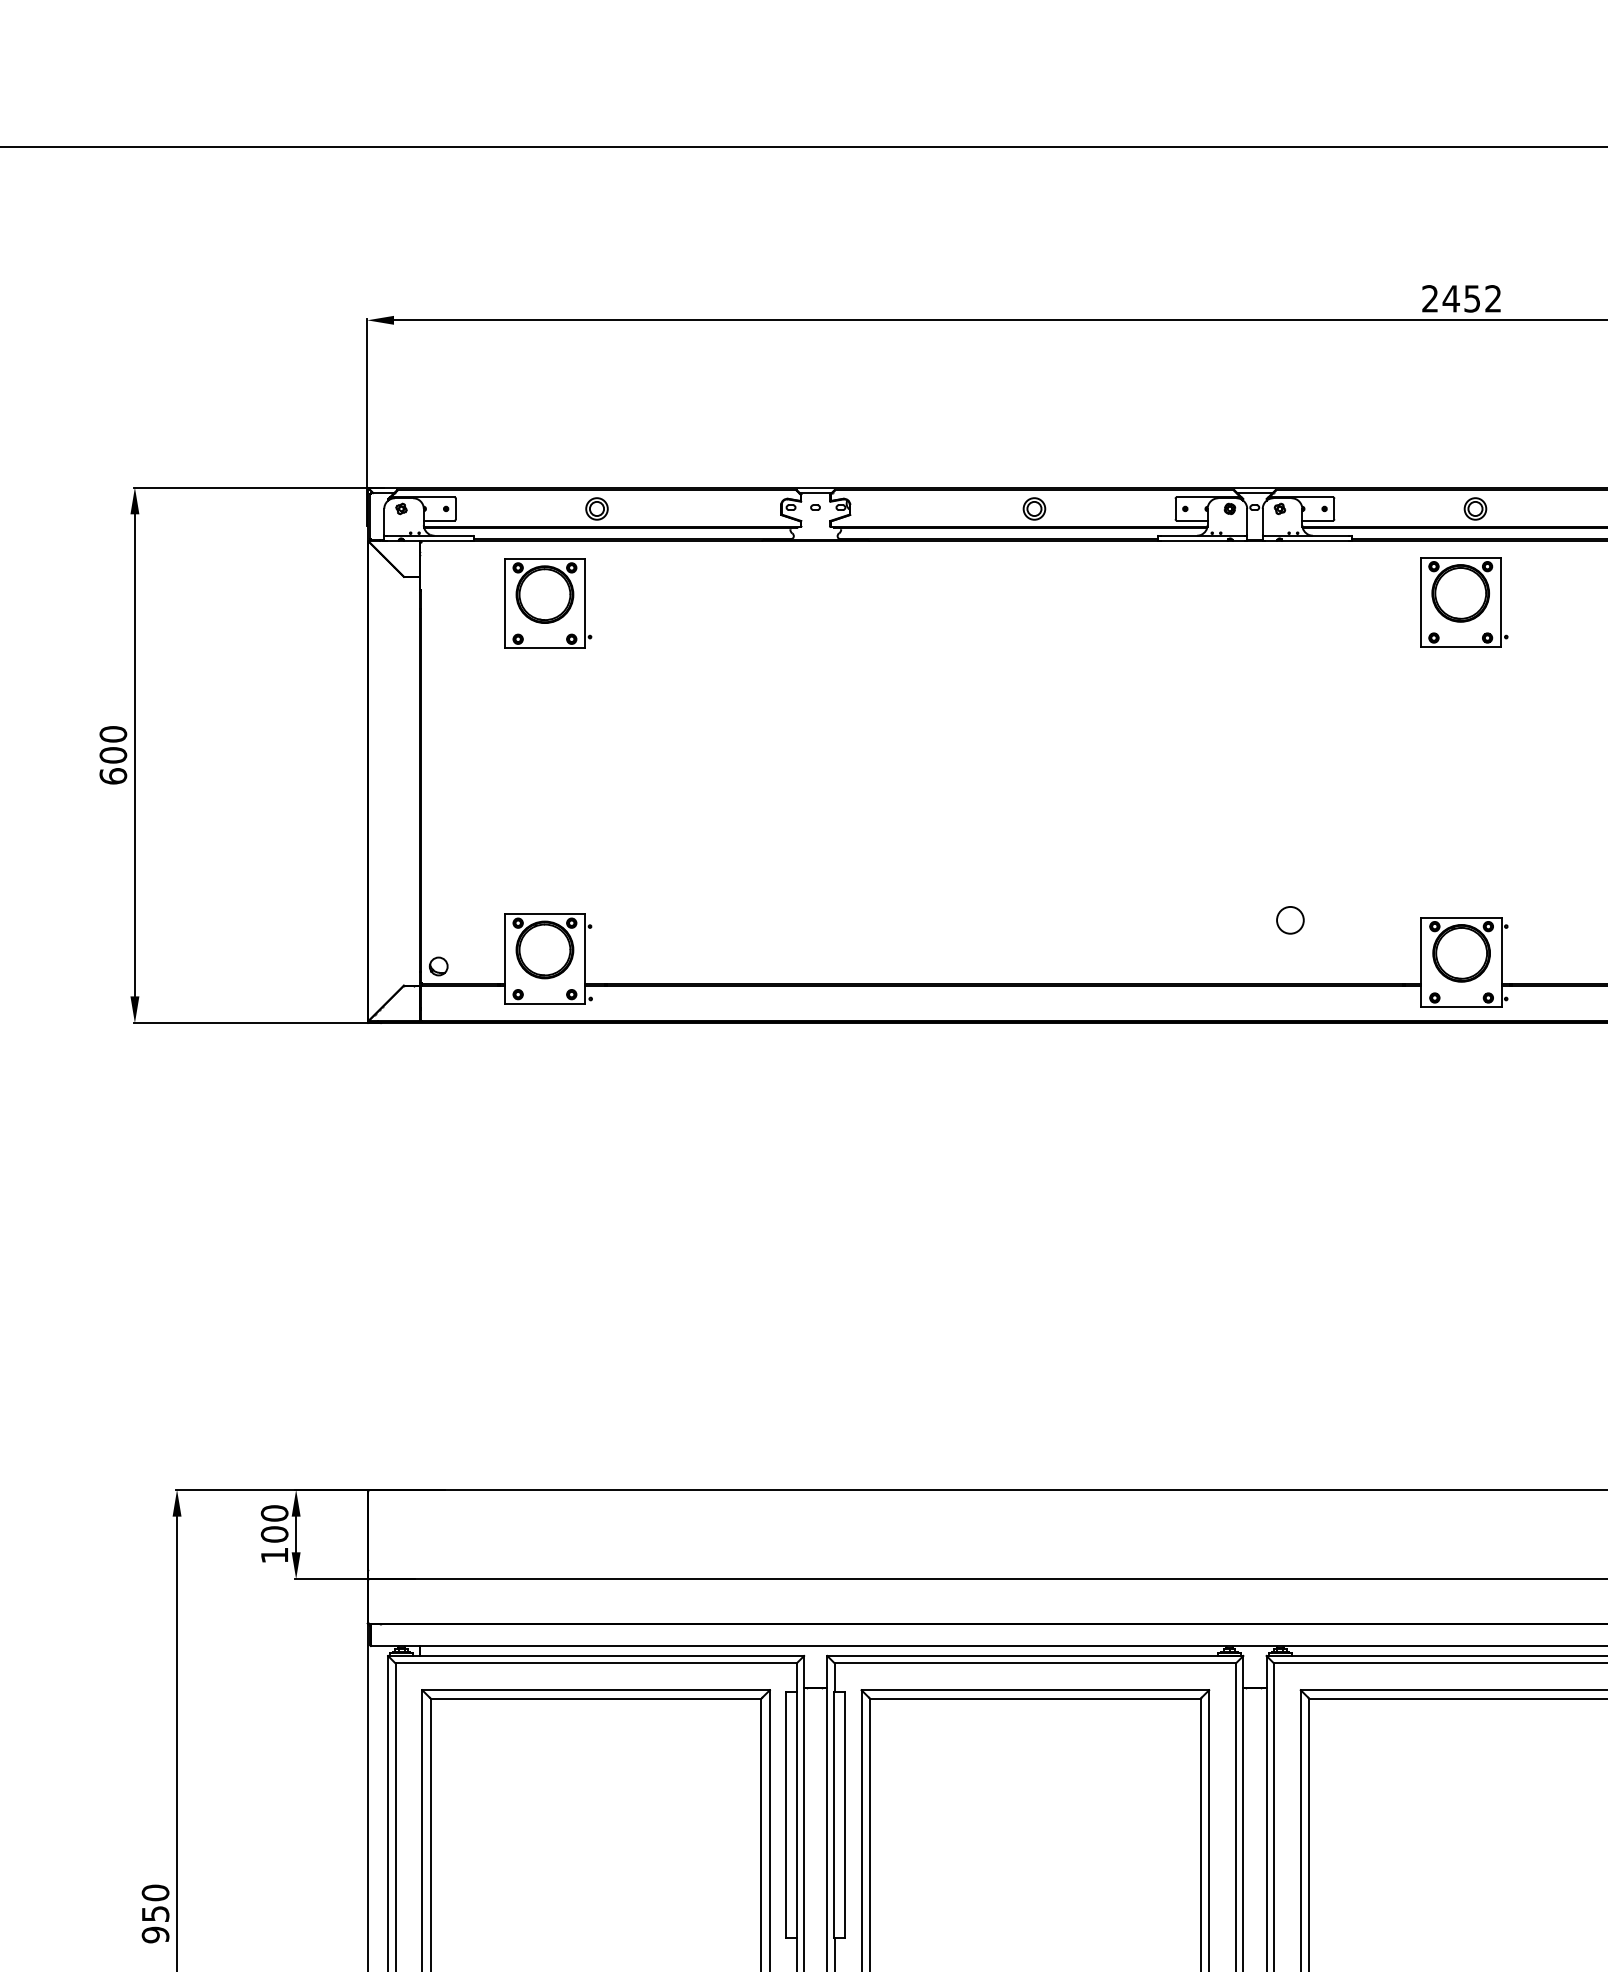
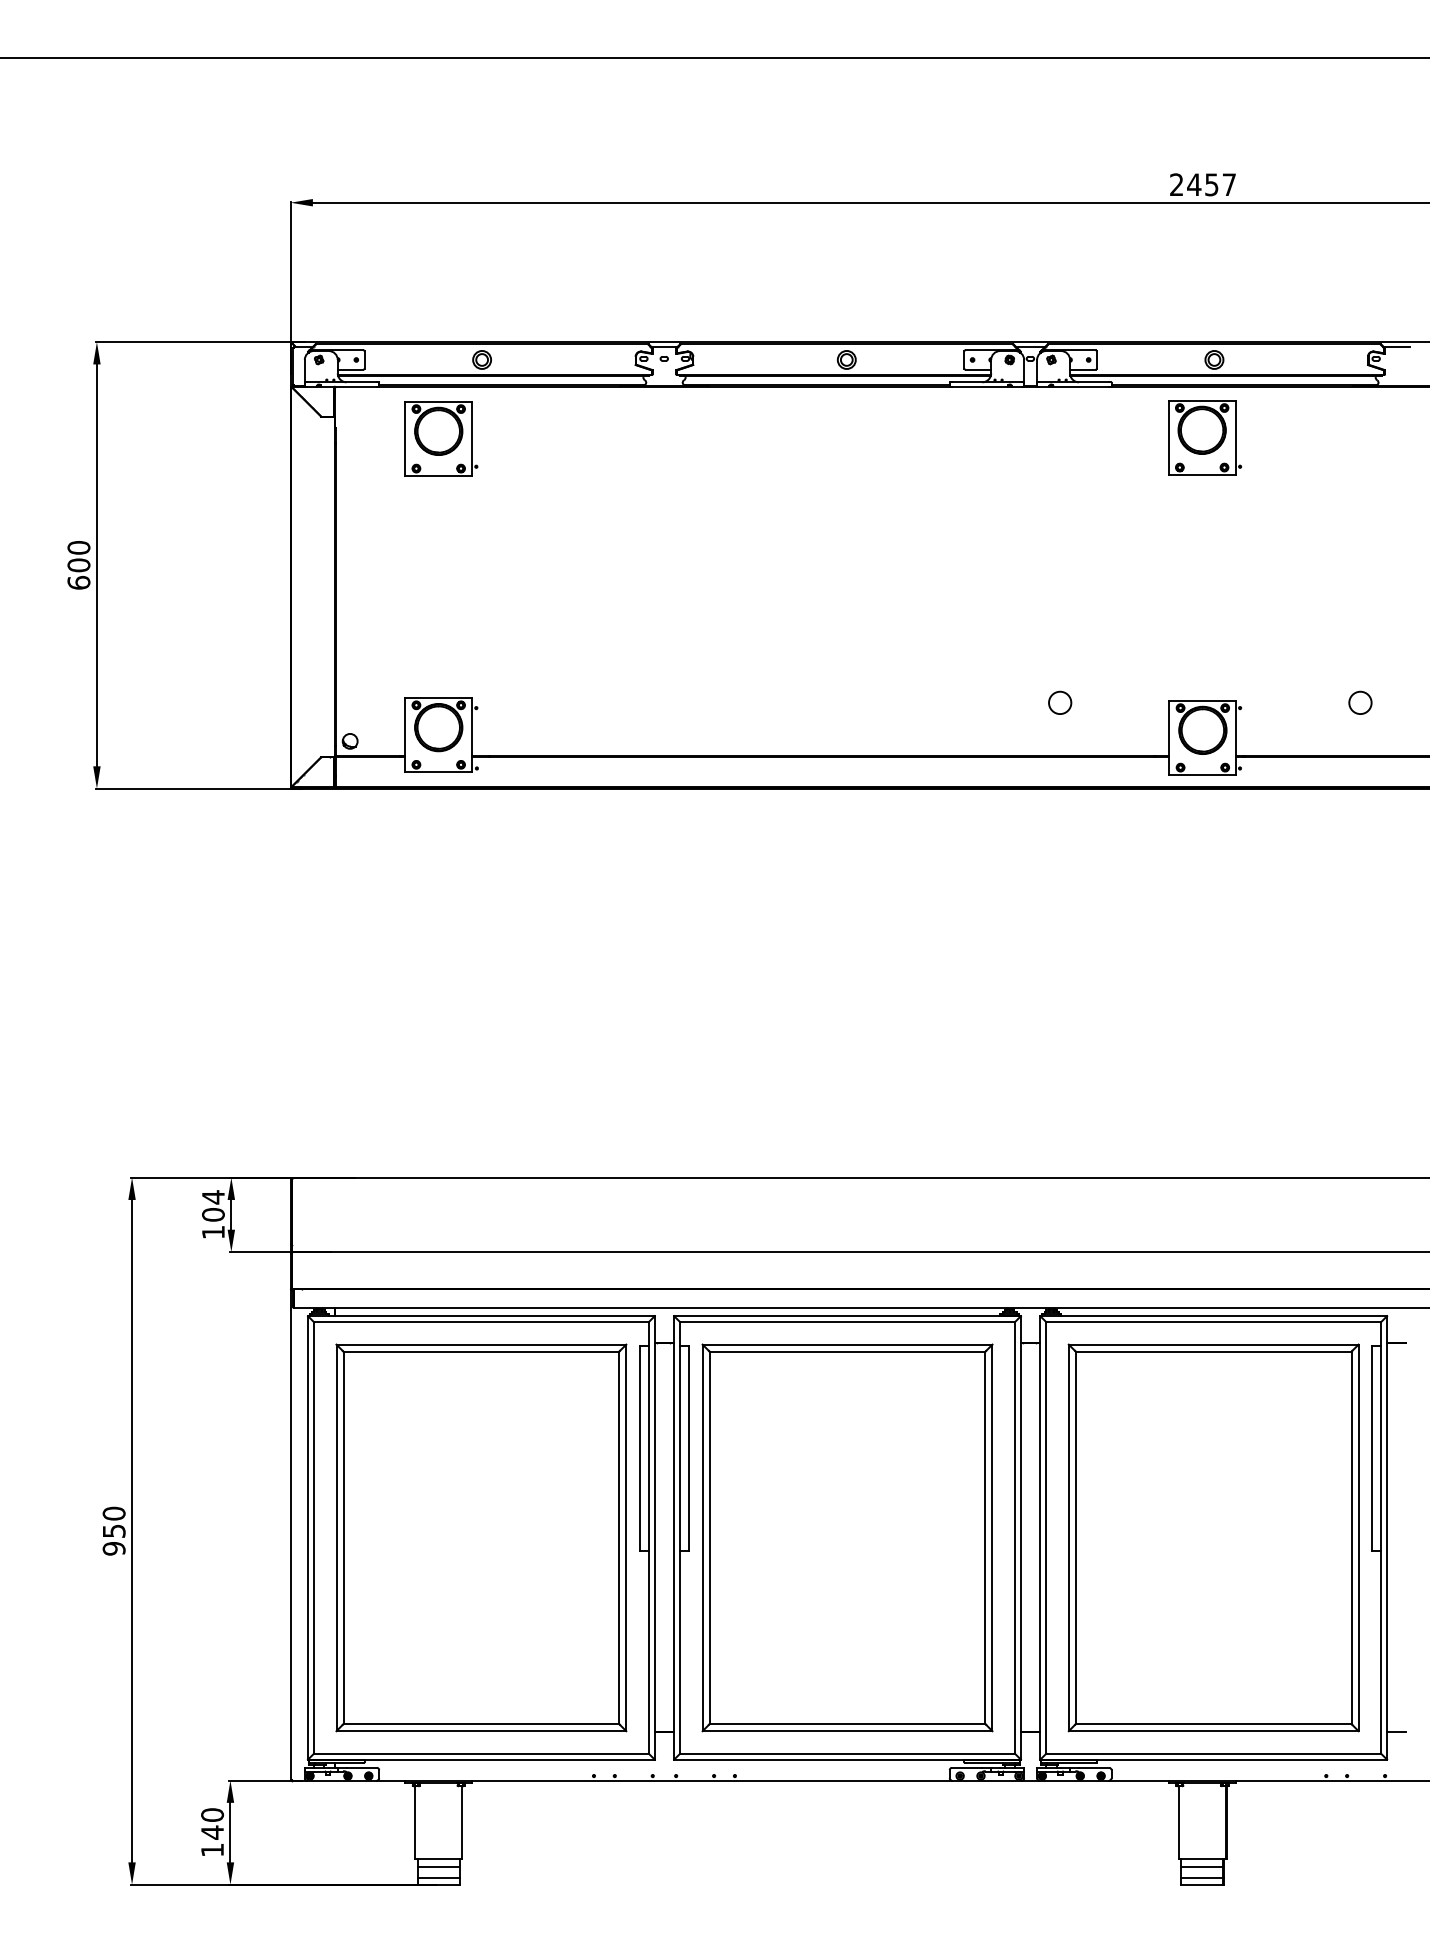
text: (1492, 298) -> (1228, 184), 2452 -> 2457
text: (274, 1513) -> (213, 1197), 100 -> 104

